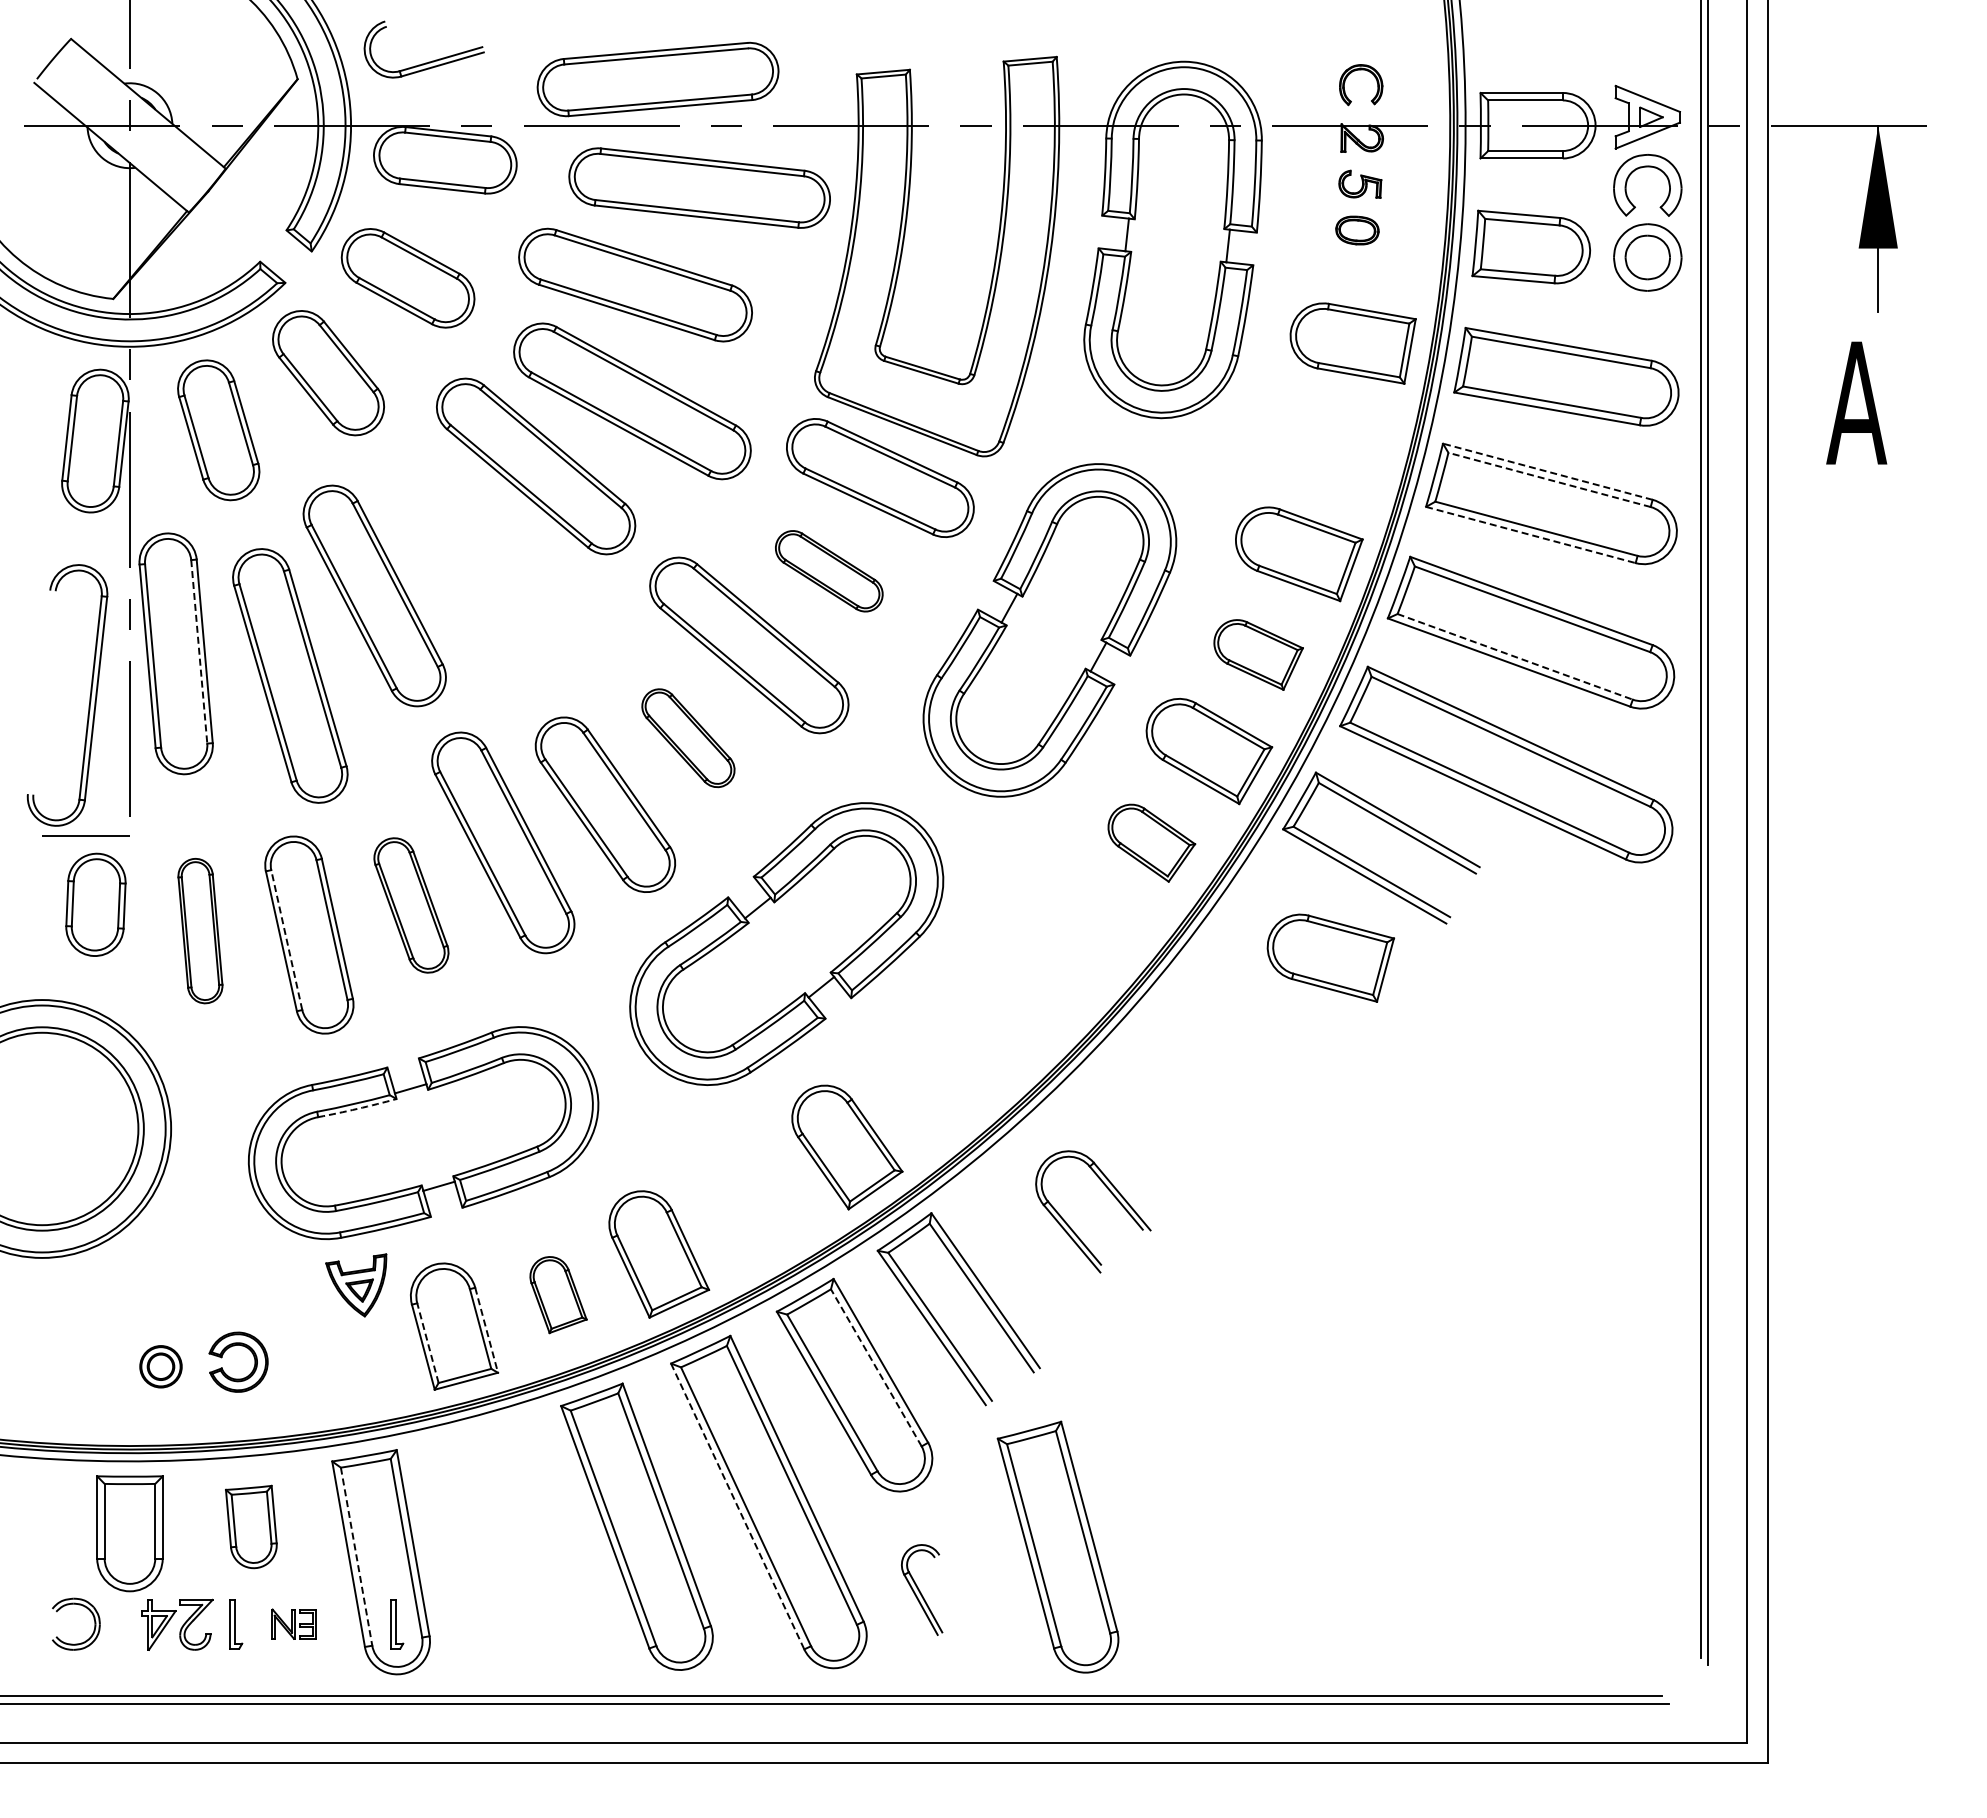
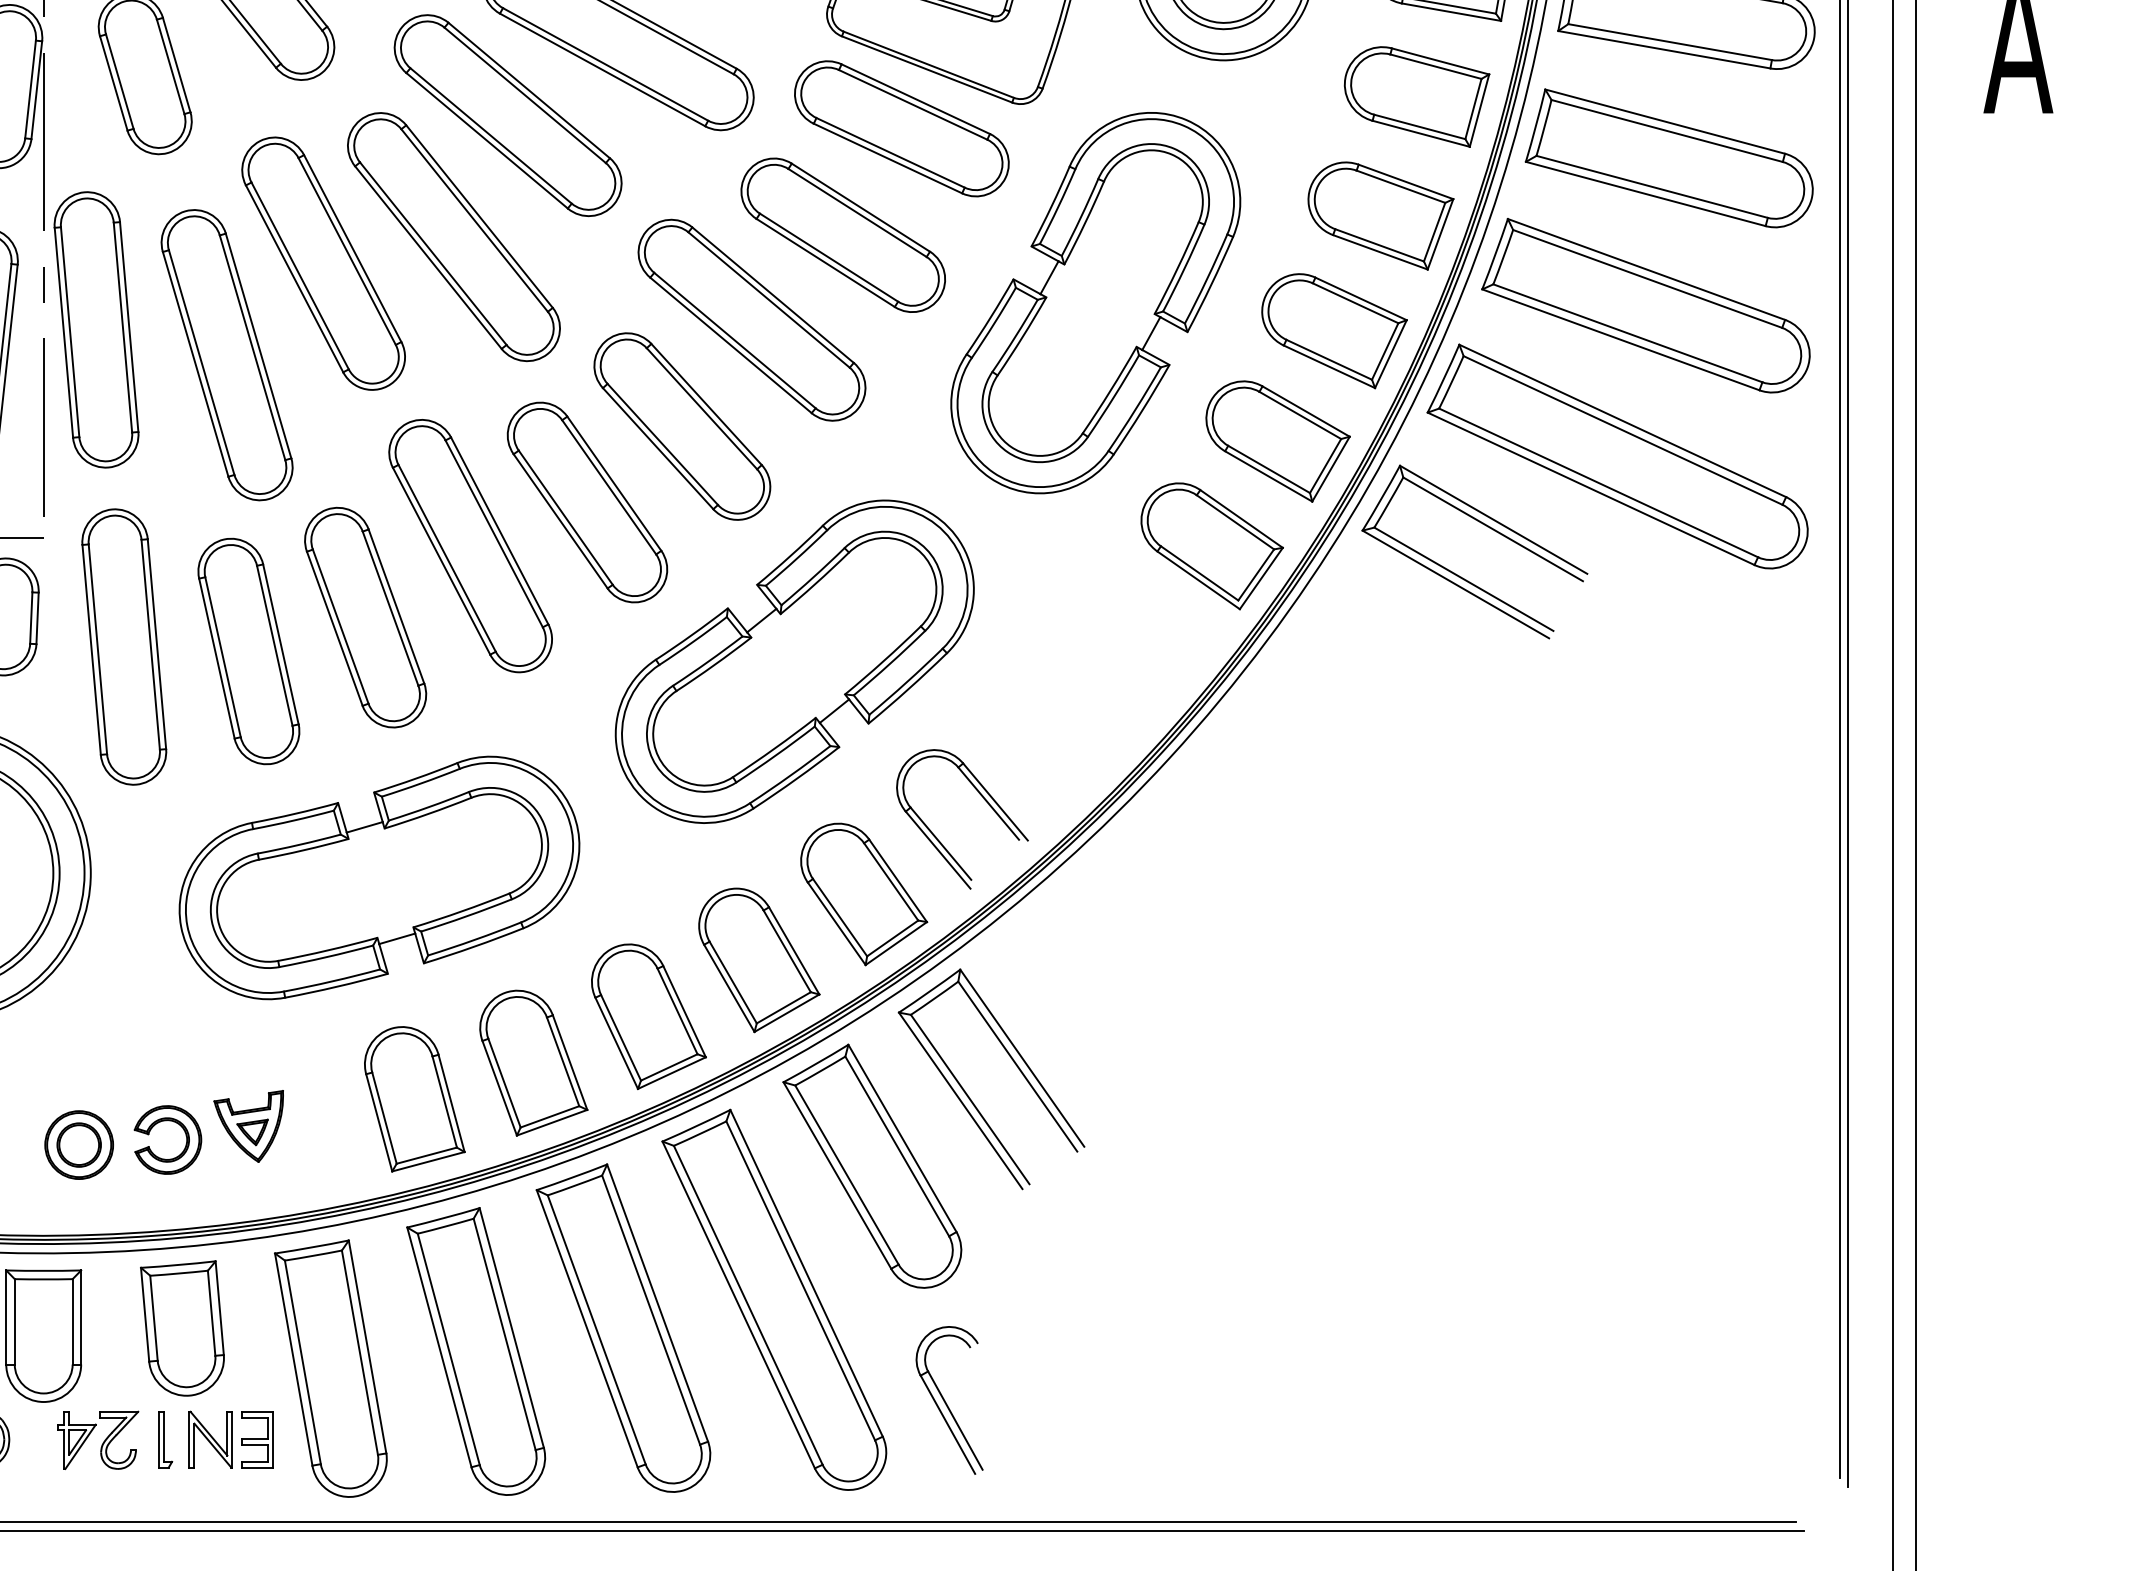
line: (1547, 471) -> (1664, 121), dashed -> solid
line: (1549, 479) -> (1667, 130), dashed -> solid
line: (1530, 535) -> (1645, 194), dashed -> solid
part: (829, 571) -> (843, 235), size x1.67
part: (488, 572) -> (453, 236), added
line: (199, 652) -> (123, 328), dashed -> solid
part: (1258, 654) -> (1334, 330), size x1.43
line: (1515, 657) -> (1628, 334), dashed -> solid
part: (688, 737) -> (682, 425), size x1.67
part: (1151, 843) -> (1211, 546), size x1.43
part: (411, 905) -> (365, 617), size x1.43
part: (200, 930) -> (124, 646), size x1.67
line: (286, 940) -> (222, 657), dashed -> solid
part: (1330, 957) -> (1416, 96), moved
arc: (357, 1108) -> (303, 849), dashed -> solid
part: (1112, 1195) -> (984, 800), moved
part: (755, 1204) -> (759, 959), added
part: (356, 1285) -> (249, 1126), moved
part: (558, 1294) -> (533, 1062), size x1.67
line: (486, 1330) -> (451, 1103), dashed -> solid
line: (427, 1342) -> (383, 1117), dashed -> solid
part: (160, 1366) -> (78, 1144), size x1.43
line: (876, 1367) -> (897, 1146), dashed -> solid
line: (737, 1506) -> (738, 1304), dashed -> solid
part: (251, 1526) -> (182, 1327), size x1.43
part: (1057, 1546) -> (475, 1350), moved
line: (356, 1557) -> (302, 1363), dashed -> solid
part: (921, 1589) -> (948, 1399), size x1.43
part: (293, 1623) -> (230, 1438), size x1.67
part: (397, 1624) -> (349, 1439), removed

